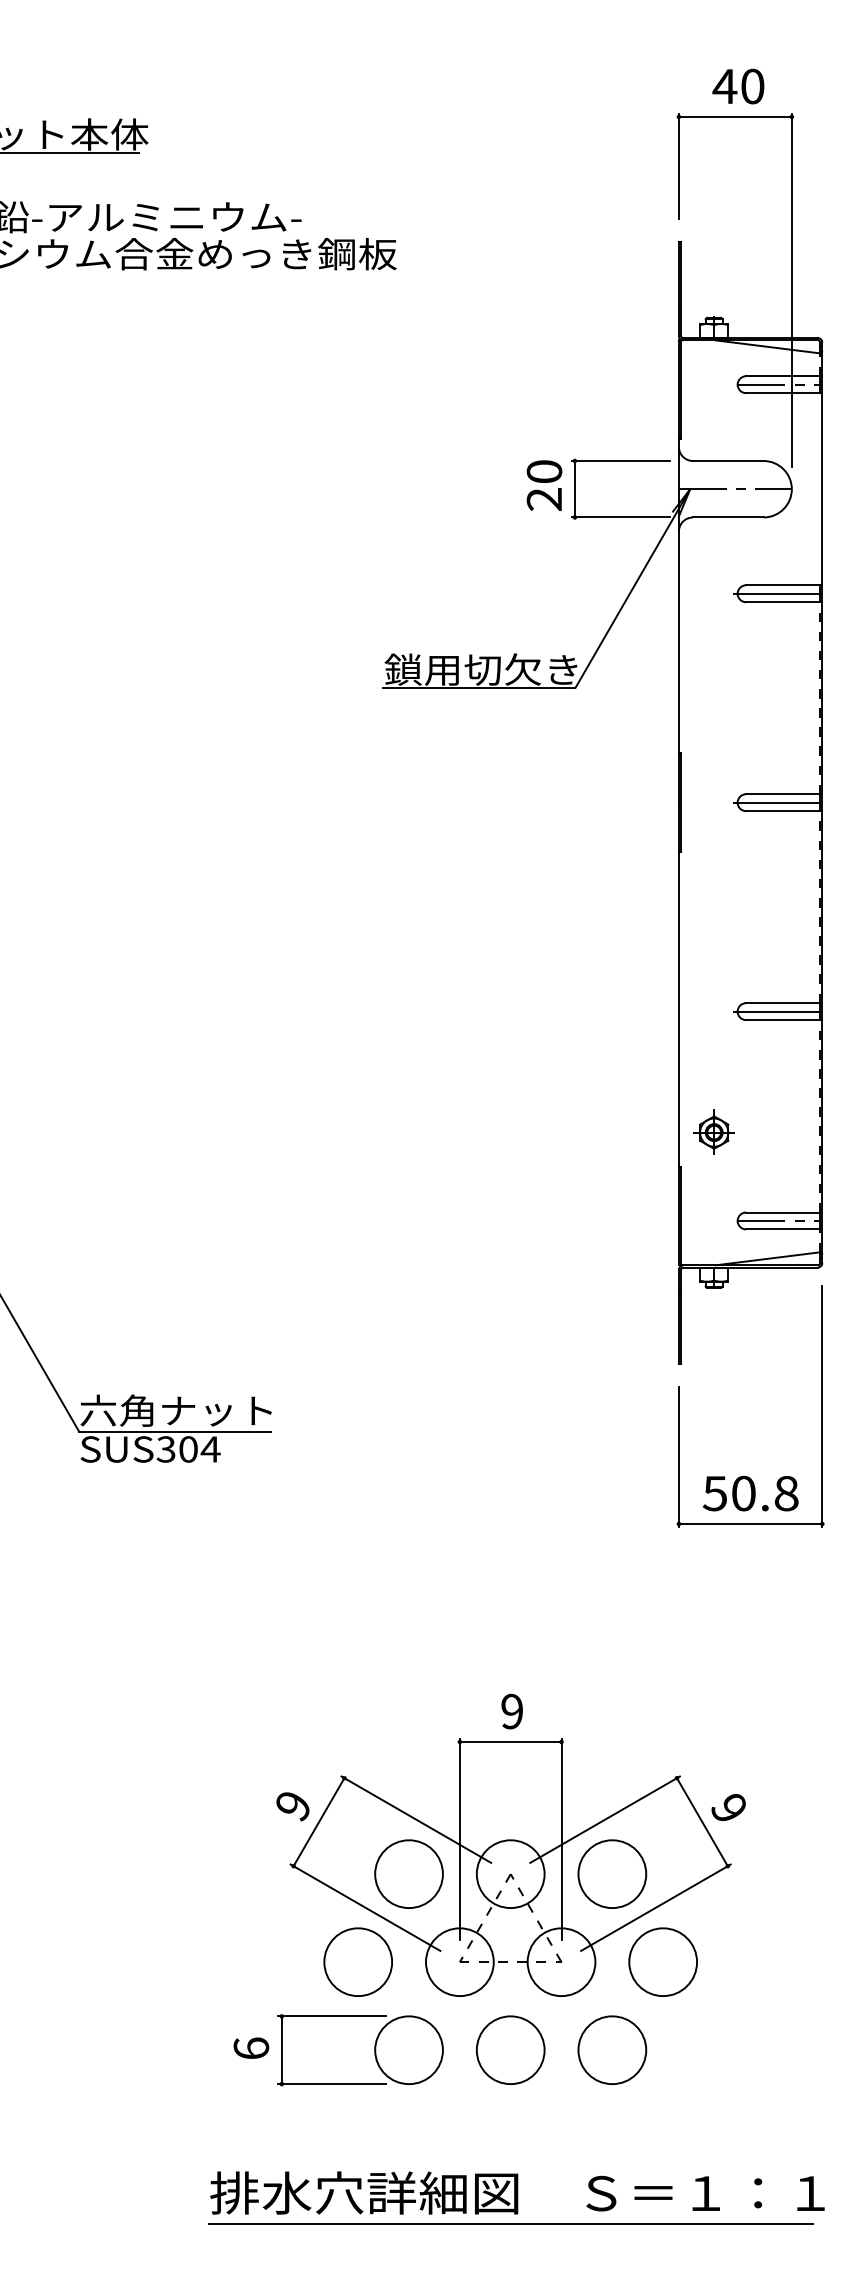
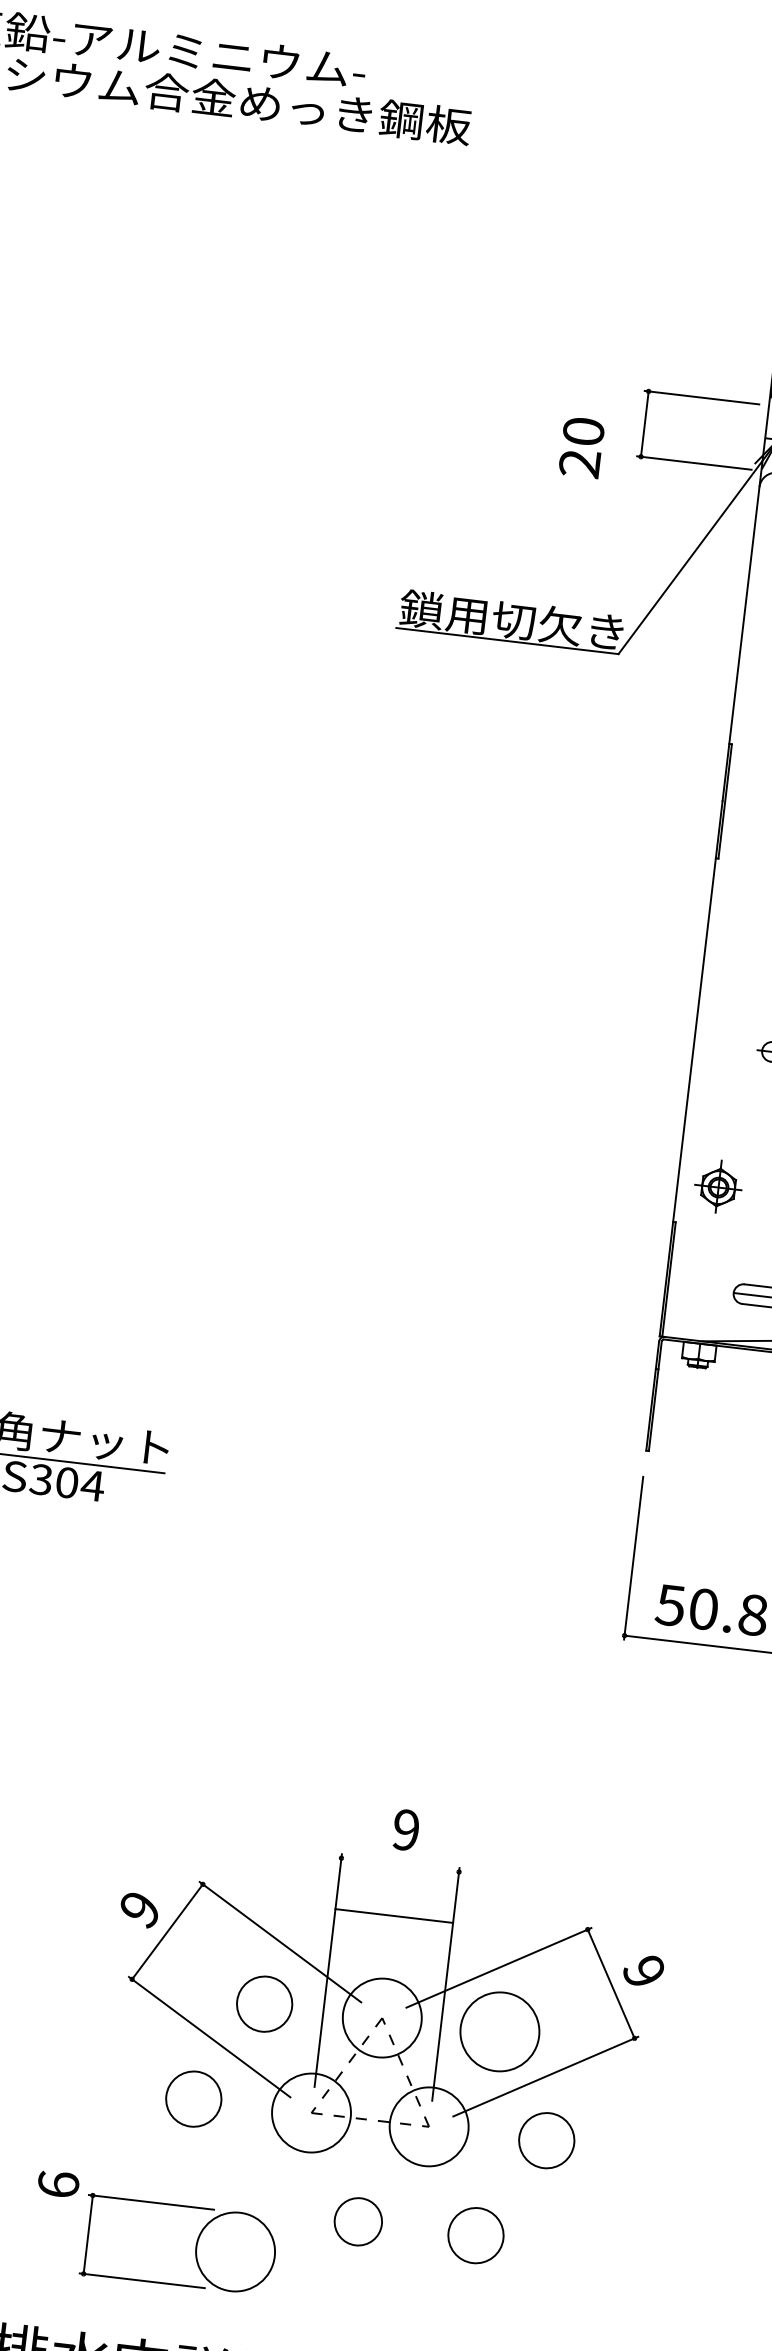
text: (544, 485) -> (581, 447), moved
line: (510, 1741) -> (394, 1915), moved
circle: (408, 1873) -> (264, 2003), size x0.7
circle: (357, 1961) -> (193, 2098), size x0.7
circle: (663, 1962) -> (547, 2141), size x0.7
part: (374, 2050) -> (195, 2247), moved
circle: (510, 2050) -> (358, 2222), size x0.6
circle: (612, 2050) -> (476, 2235), size x0.7

